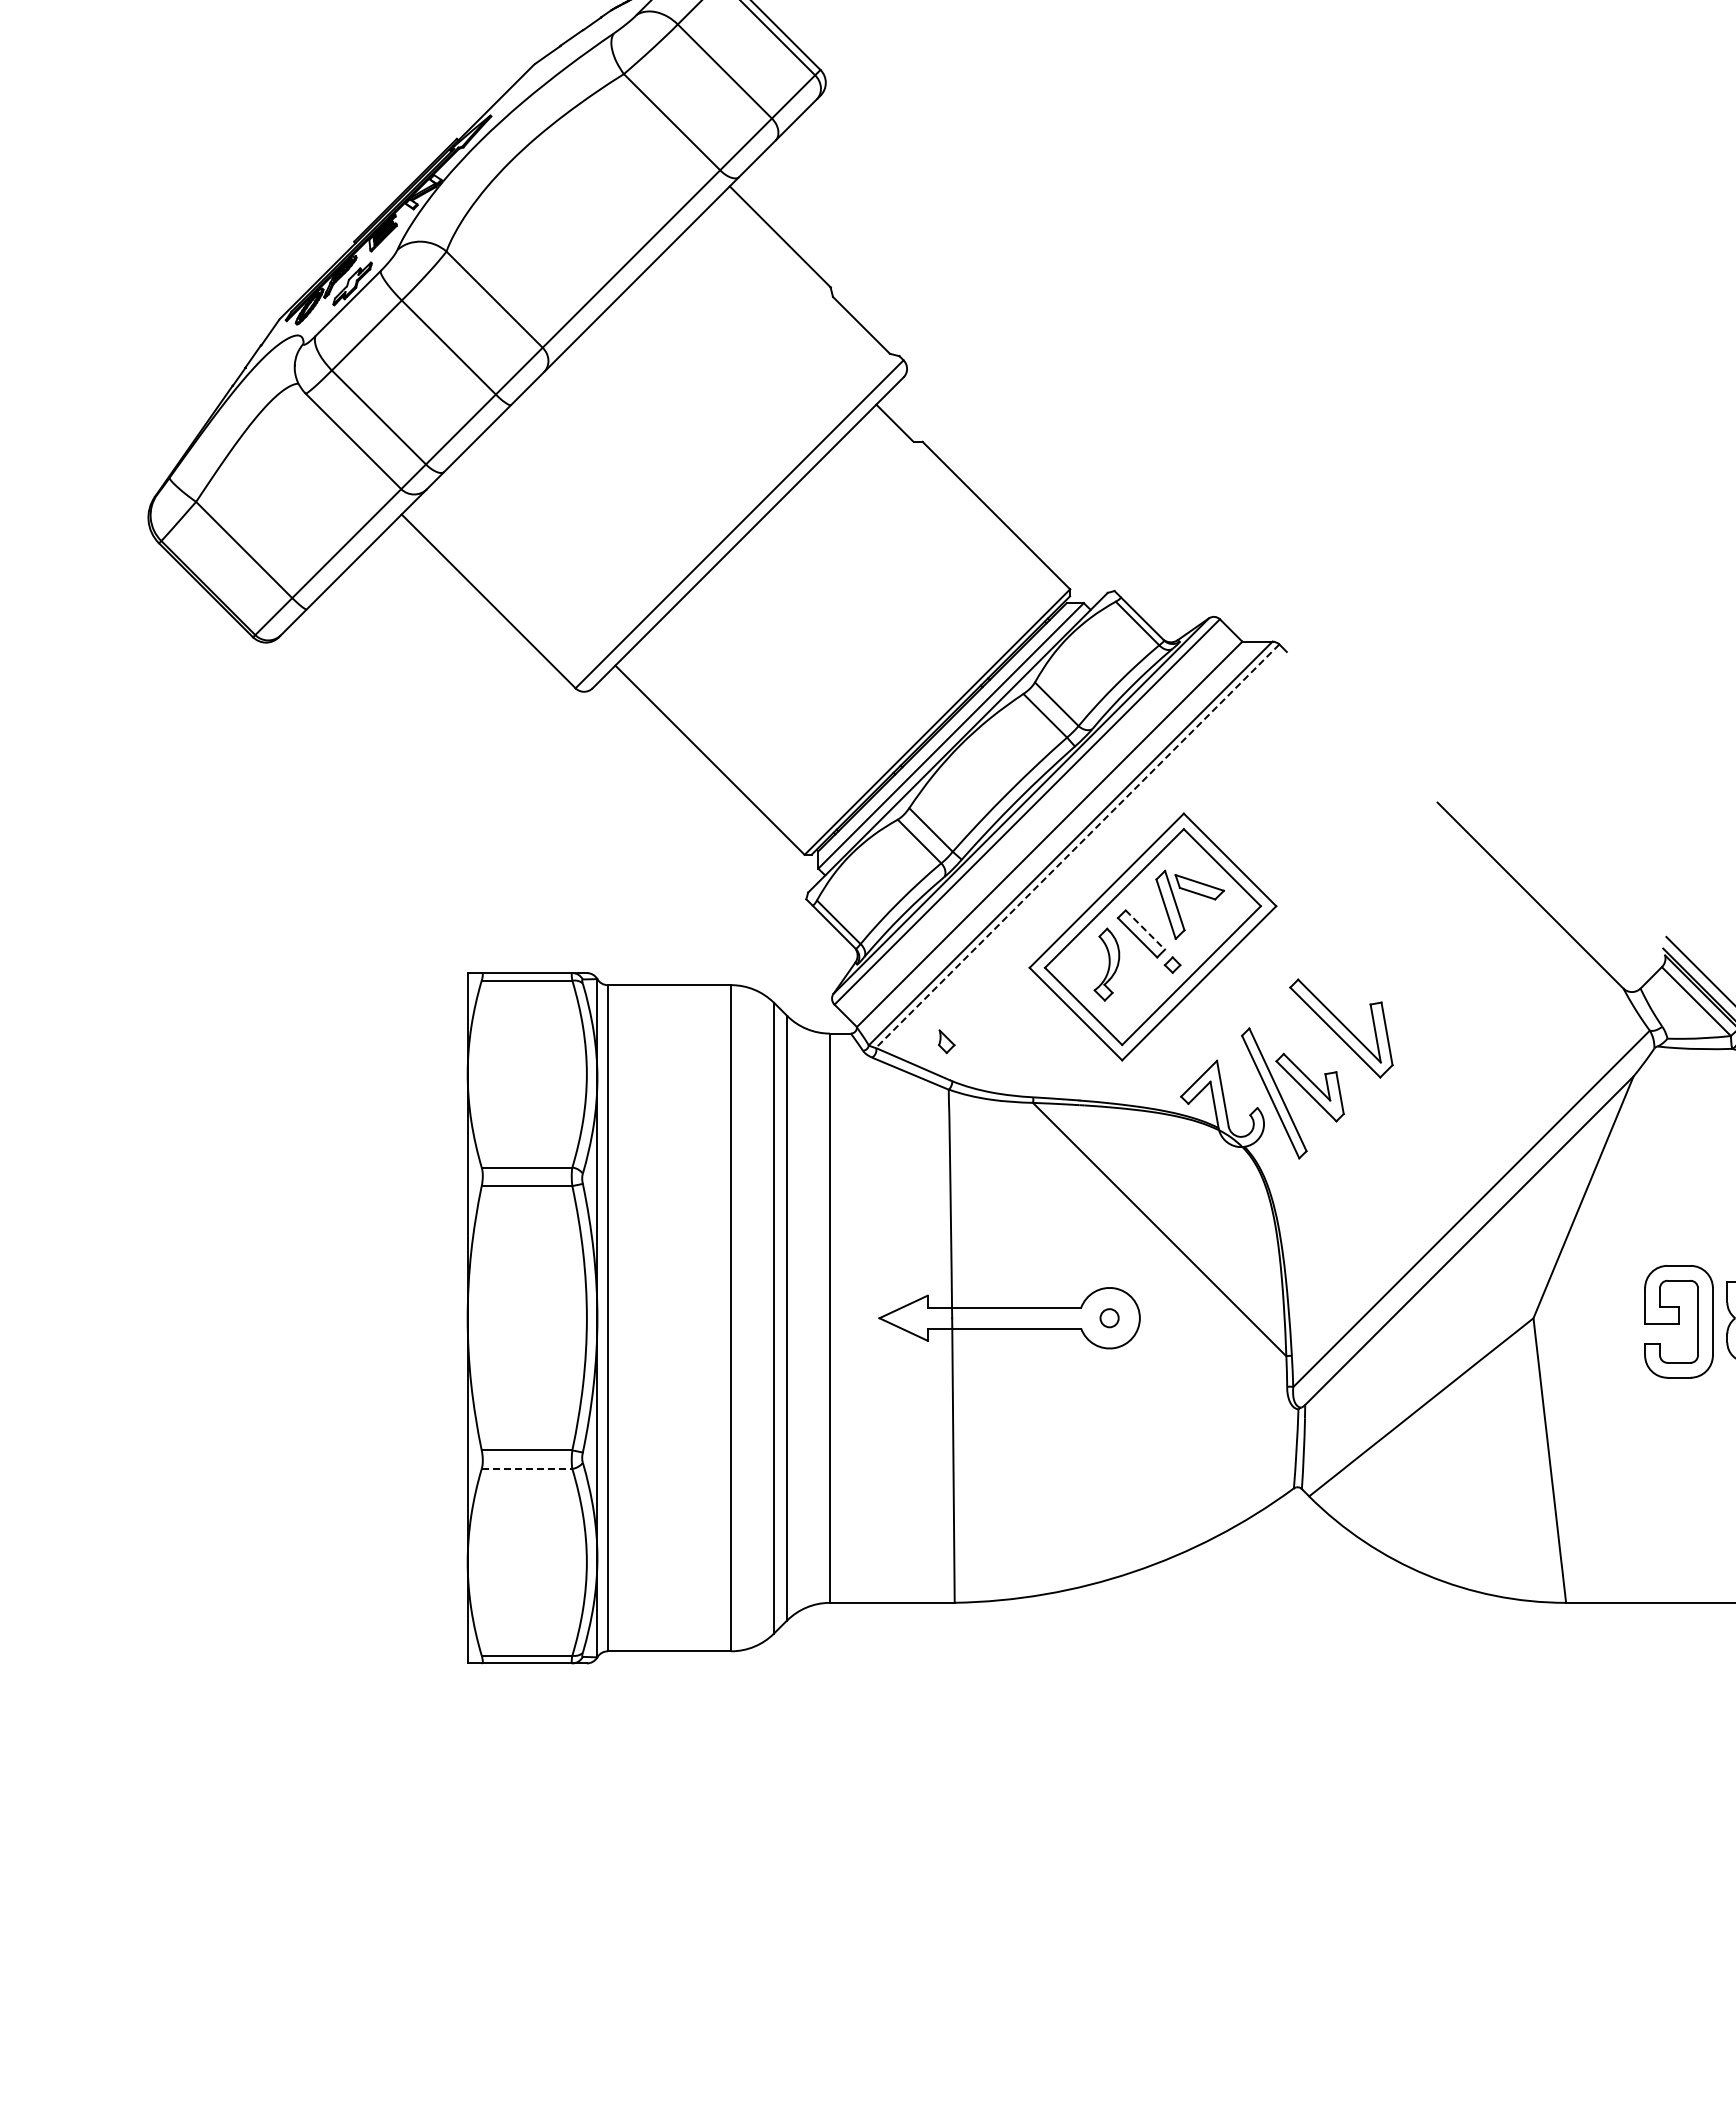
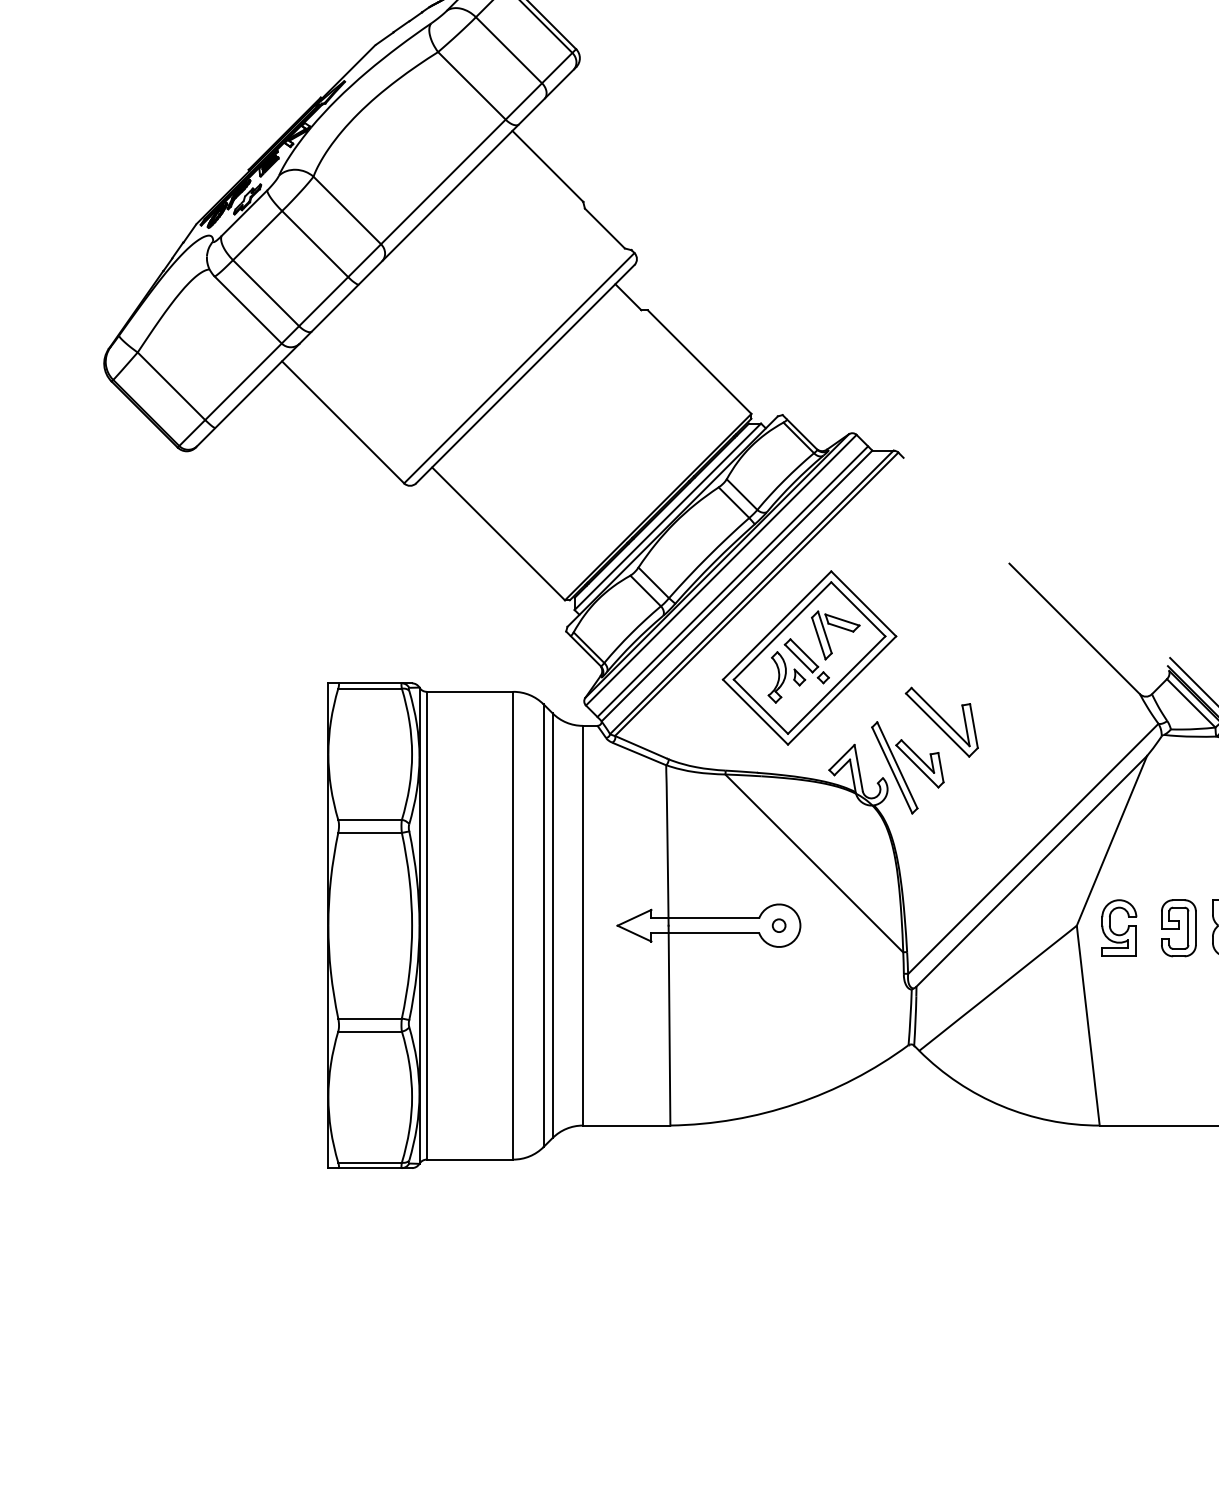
line: (1043, 828) -> (732, 581), added
line: (1077, 846) -> (756, 594), dashed -> solid
line: (1145, 930) -> (804, 653), dashed -> solid
part: (946, 1041) -> (799, 677), moved
part: (1678, 1321) -> (1178, 928), size x0.71
part: (1594, 1330) -> (1119, 934), added
line: (527, 1468) -> (370, 1031), dashed -> solid

